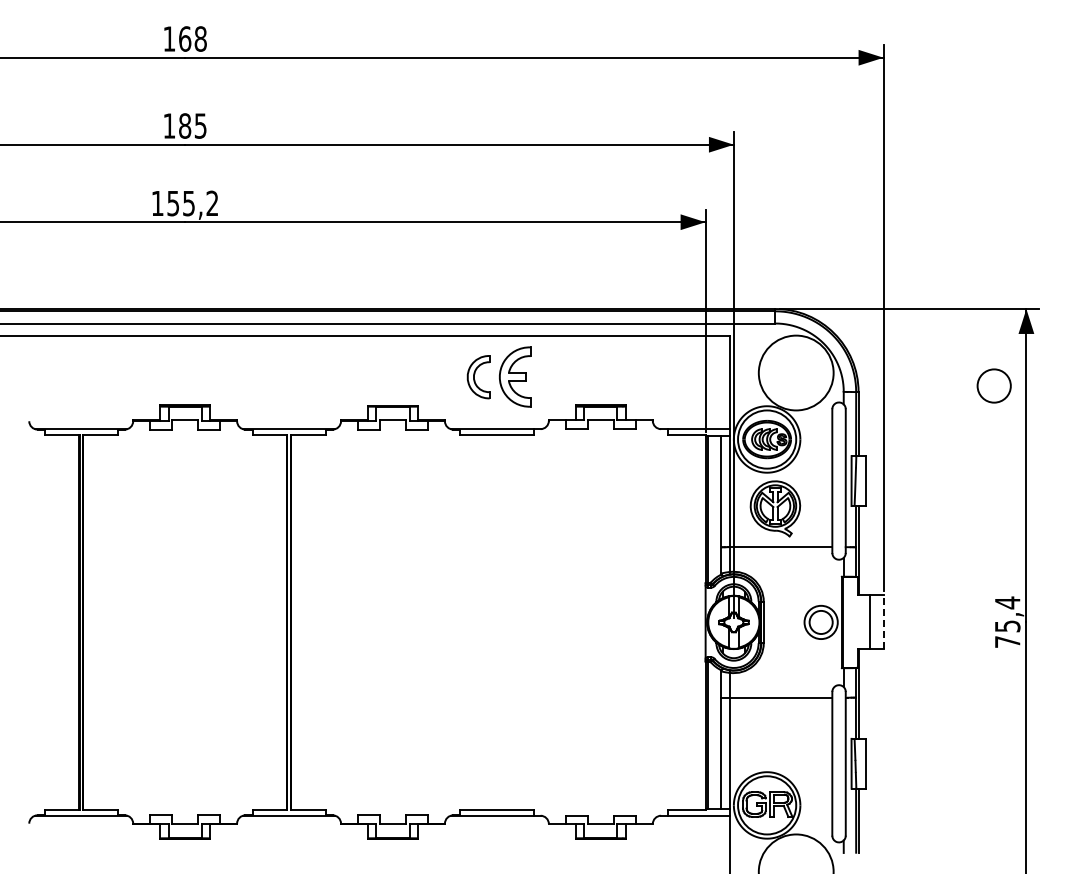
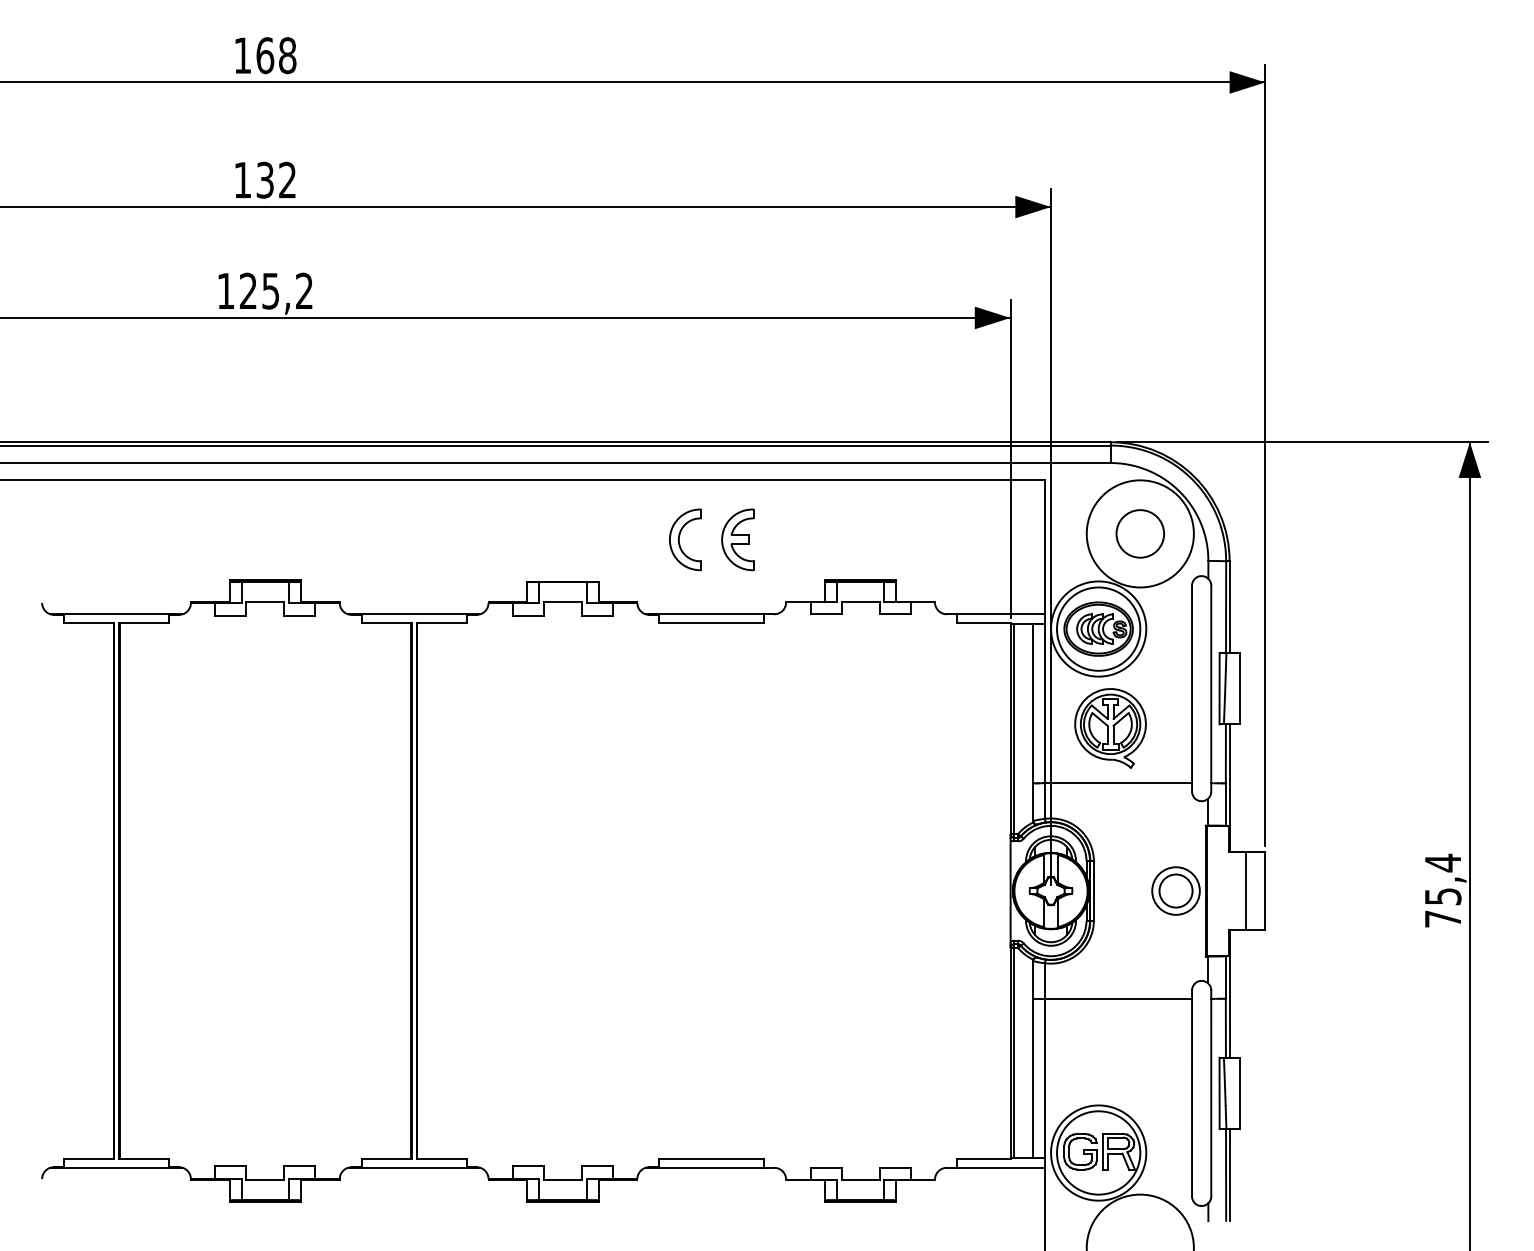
text: (192, 125) -> (275, 179), 185 -> 132
text: (172, 203) -> (247, 291), 155,2 -> 125,2
part: (514, 377) -> (736, 540), size x0.71
circle: (993, 385) -> (1139, 533), moved
line: (883, 621) -> (1265, 889), dashed -> solid

